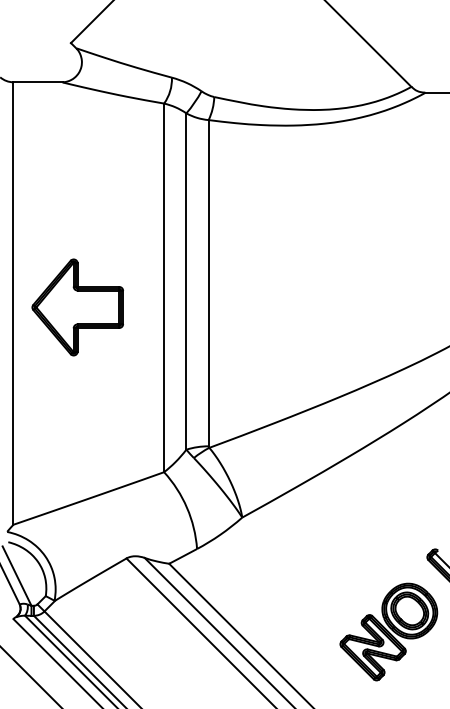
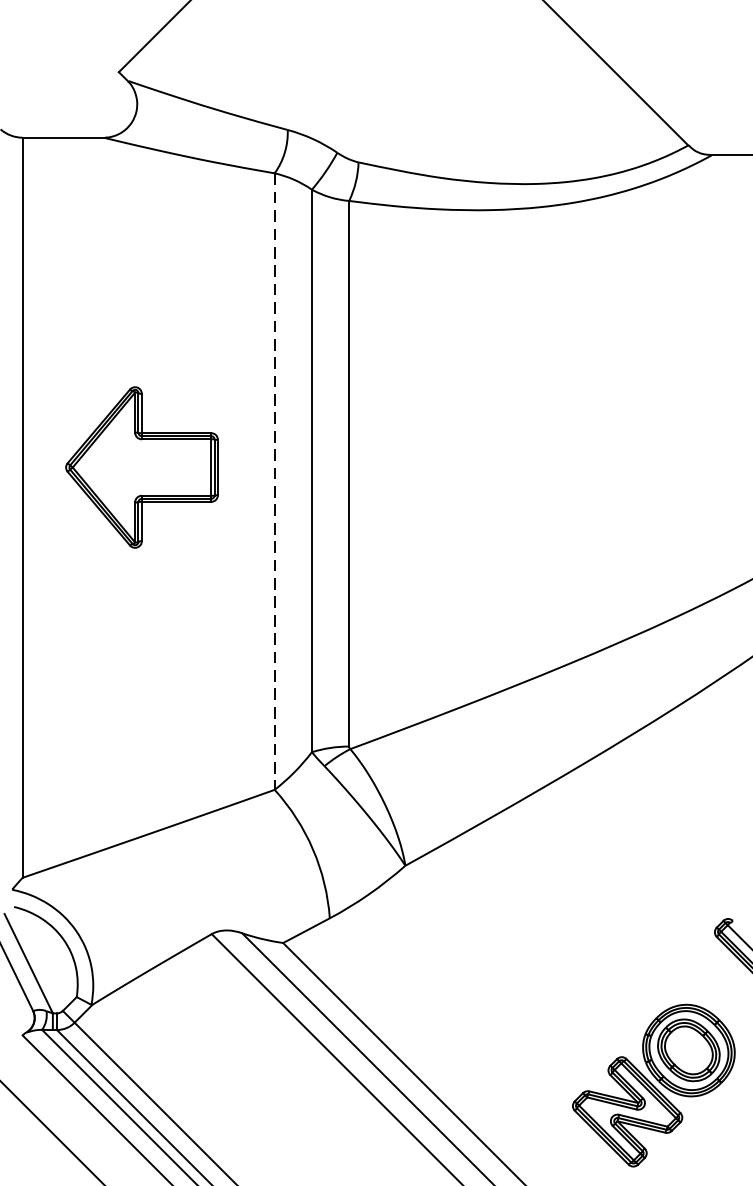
line: (164, 288) -> (275, 482), solid -> dashed
part: (77, 307) -> (141, 467), moved
part: (388, 631) -> (653, 1084), moved

